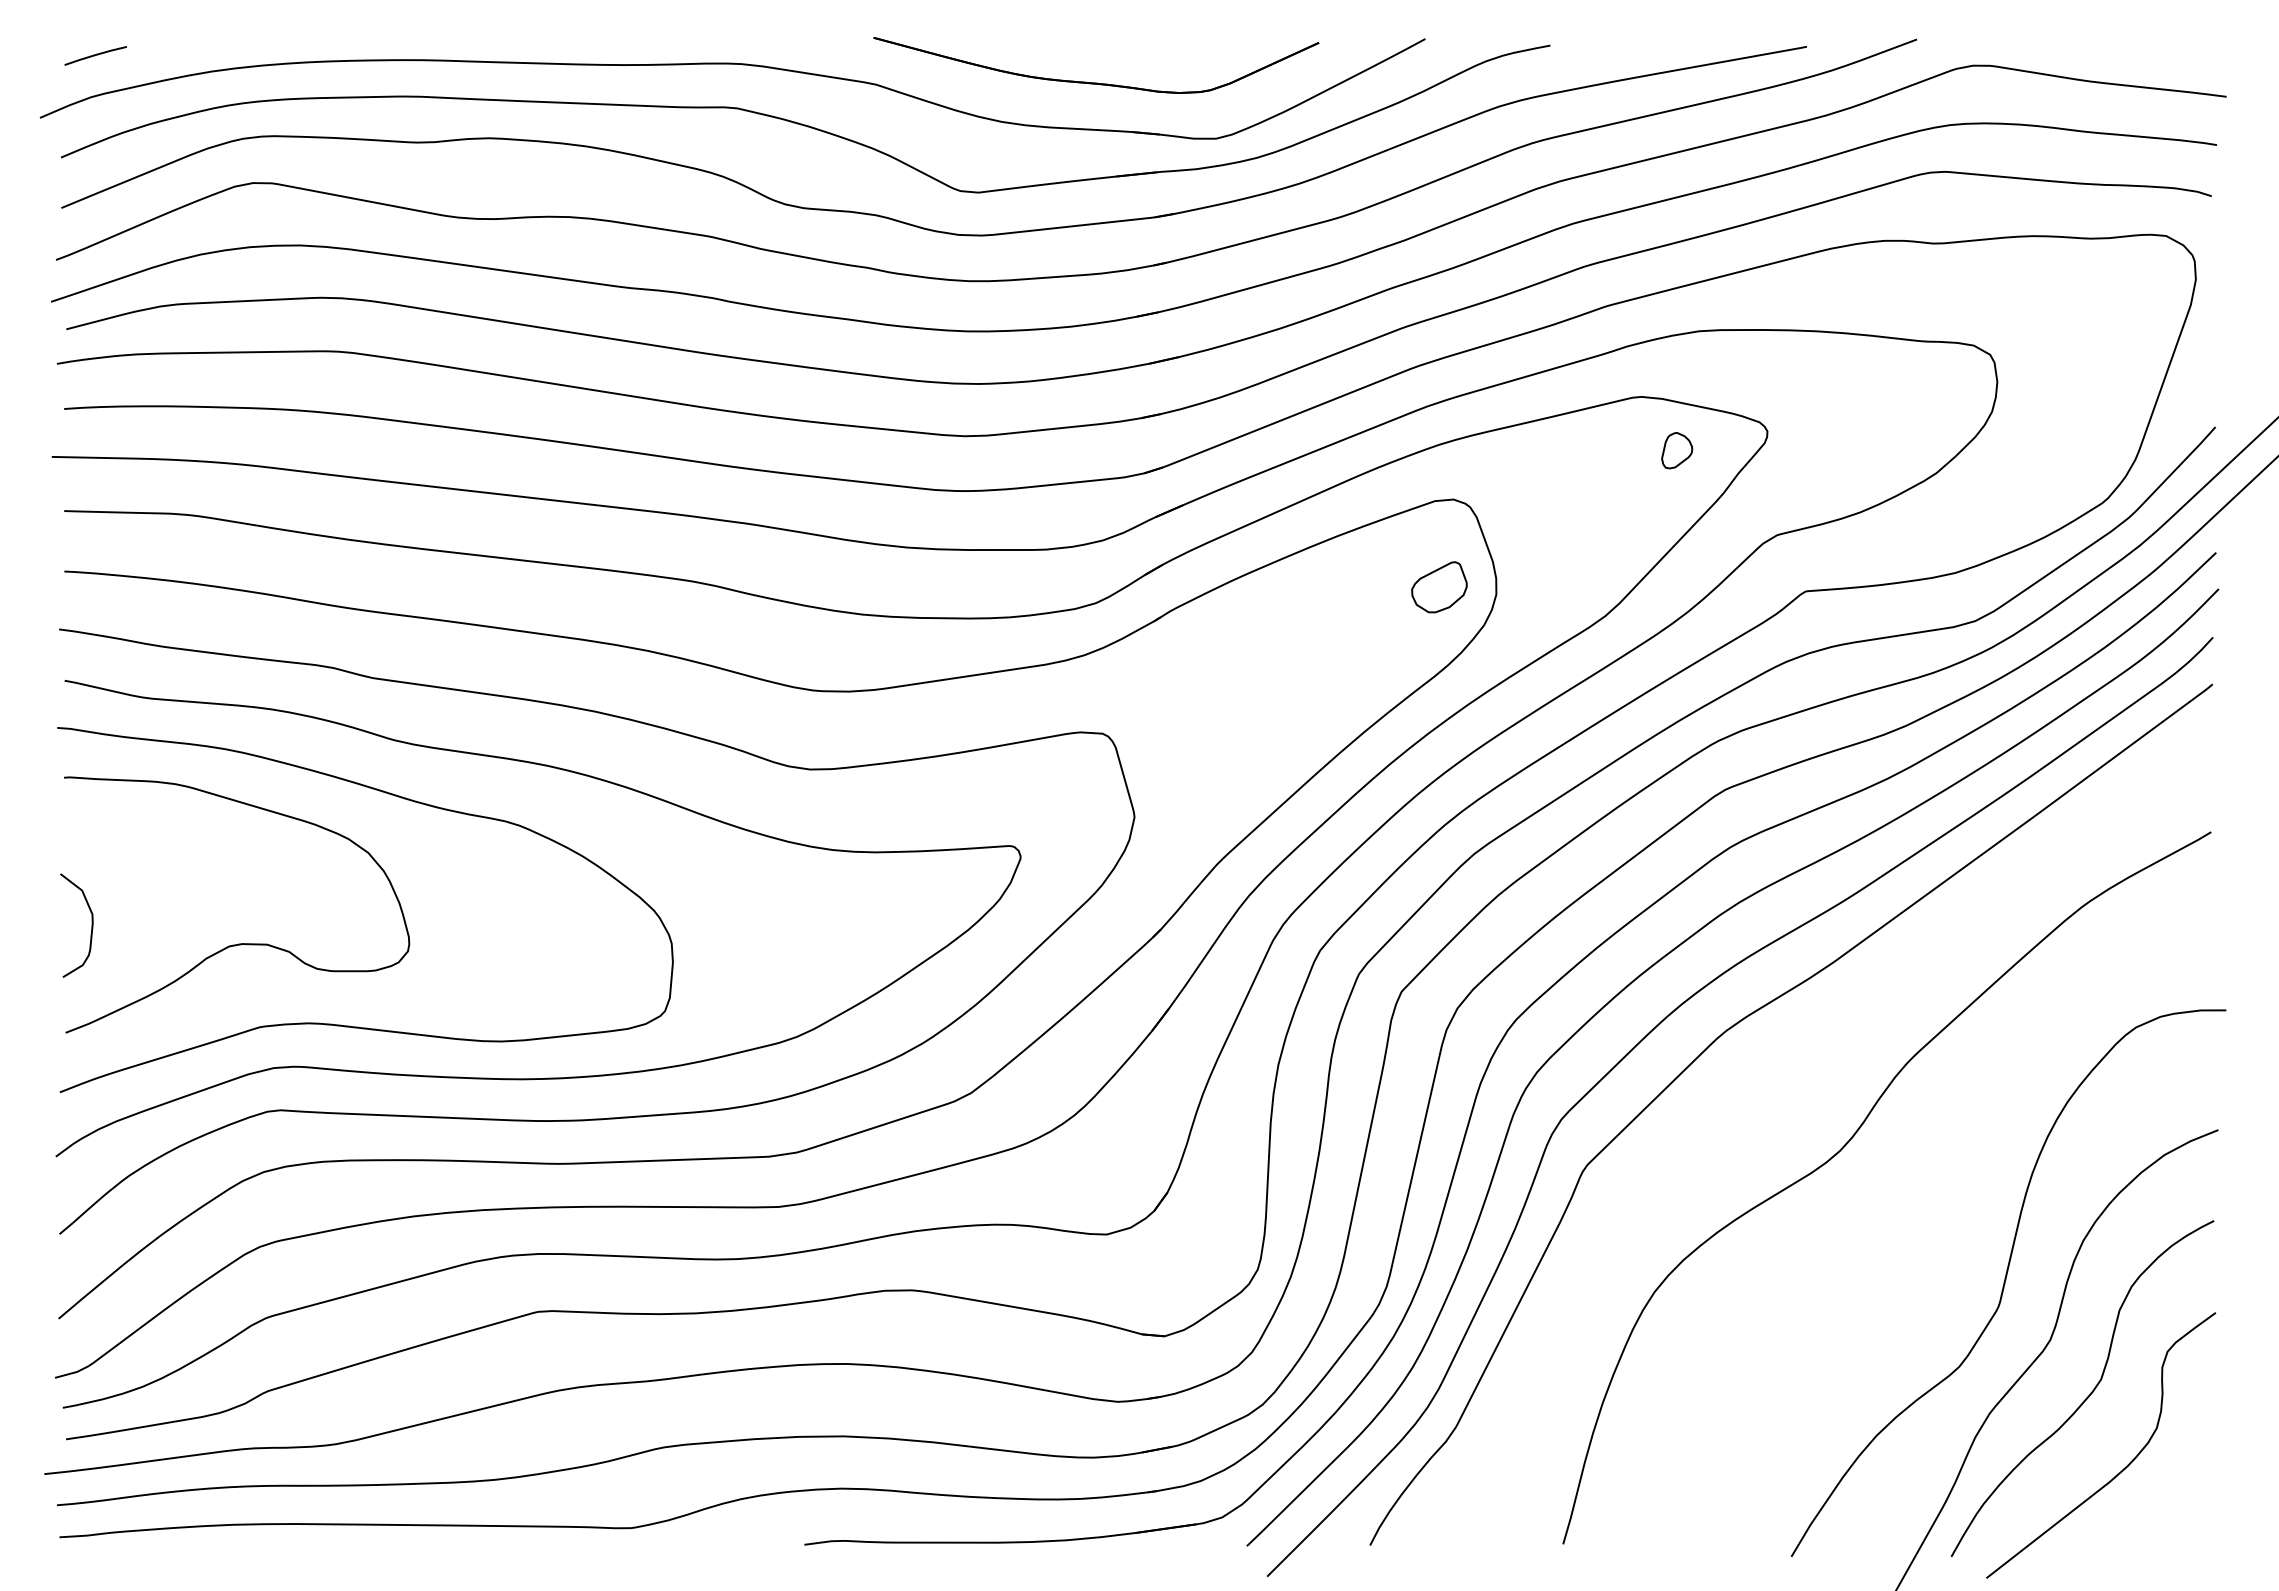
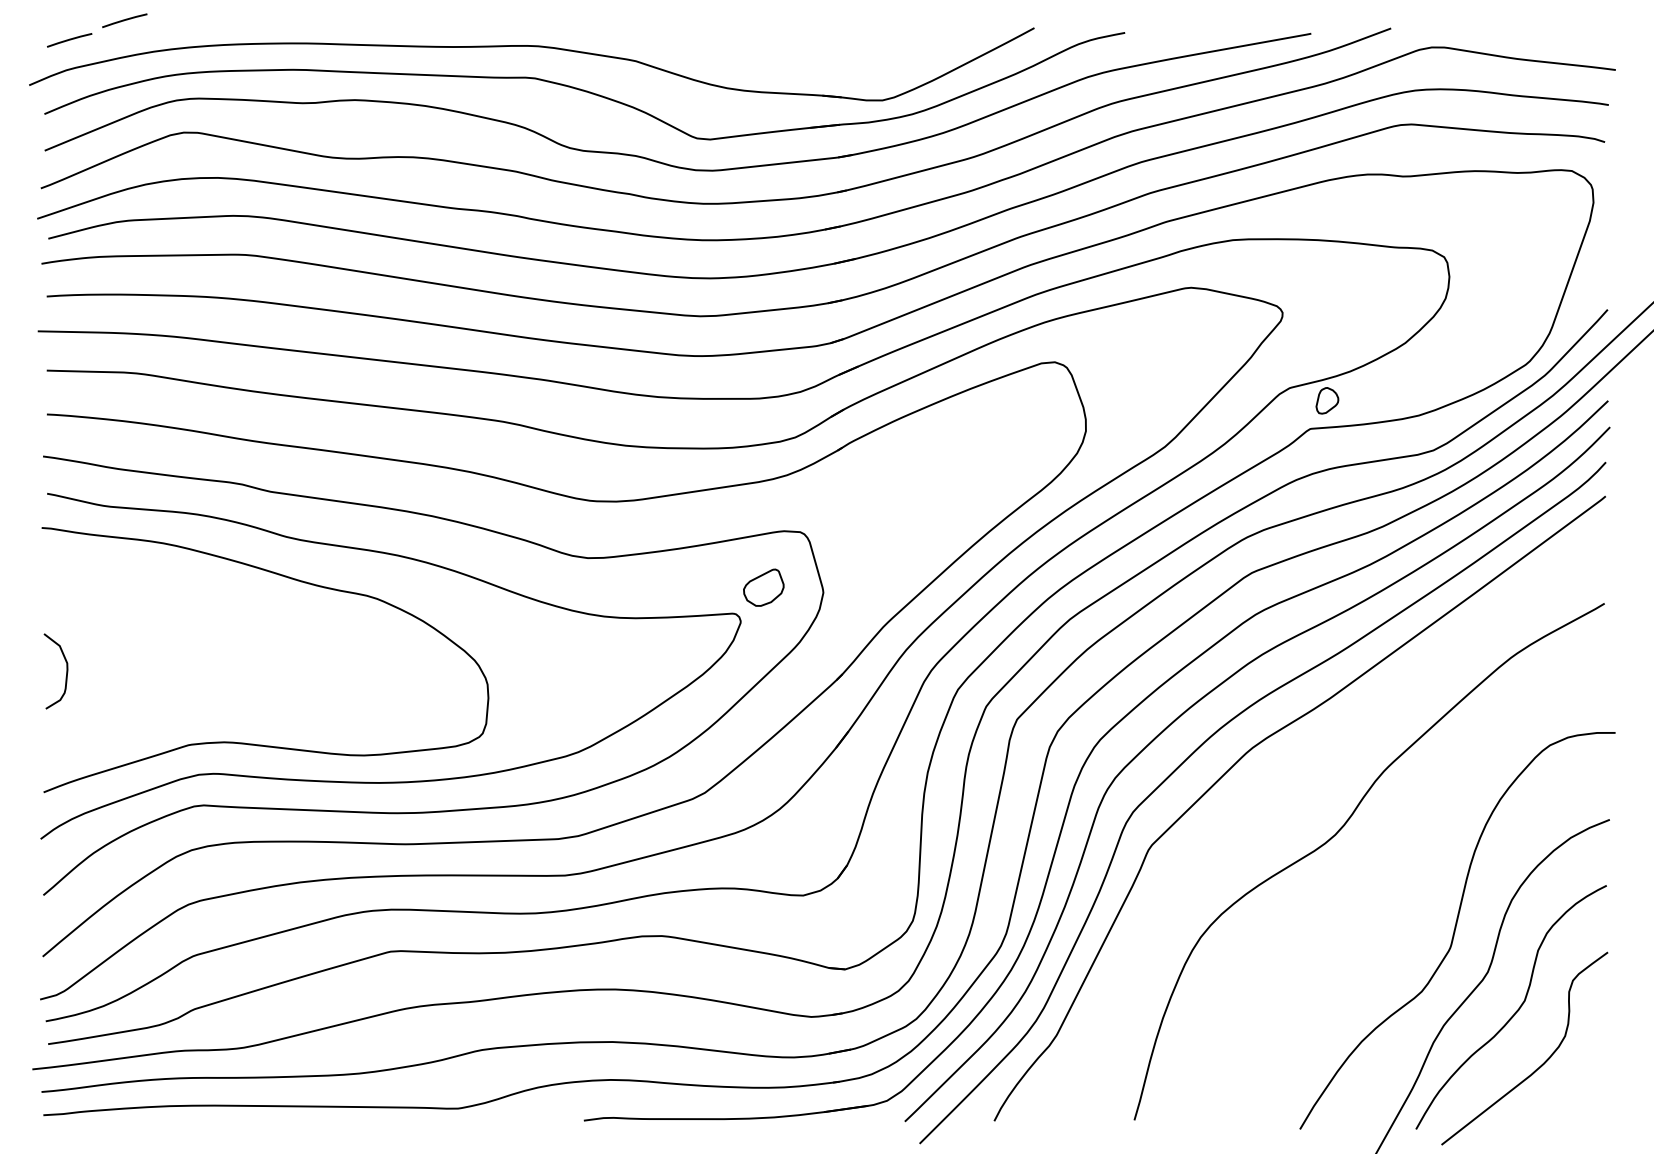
line: (171, 28) -> (124, 20), added
part: (1096, 82) -> (795, 59), removed
part: (1677, 450) -> (1327, 400), moved
part: (1439, 587) -> (763, 587), moved
curve: (238, 943) -> (173, 684), removed

